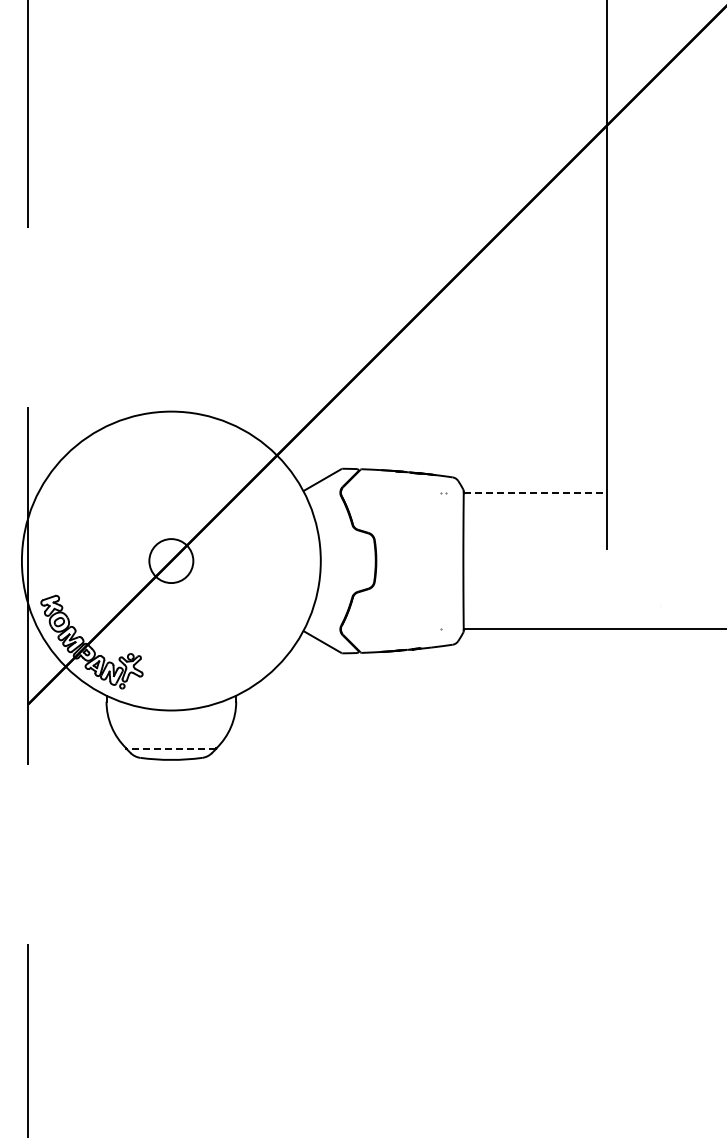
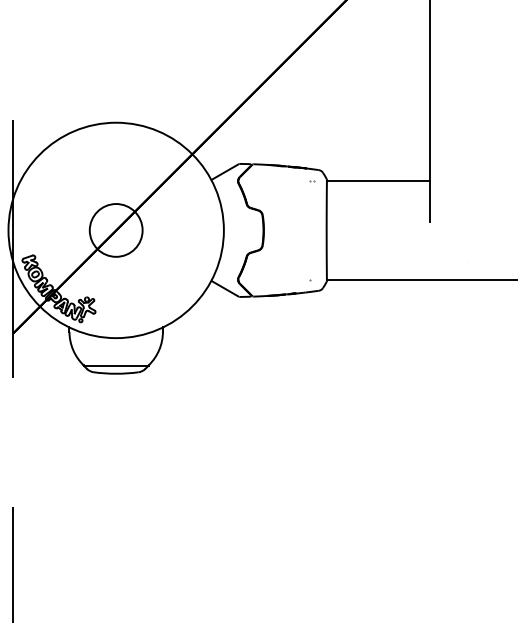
line: (535, 492) -> (378, 181), dashed -> solid
circle: (171, 560) -> (116, 230), size x1.67
line: (170, 748) -> (115, 365), dashed -> solid

